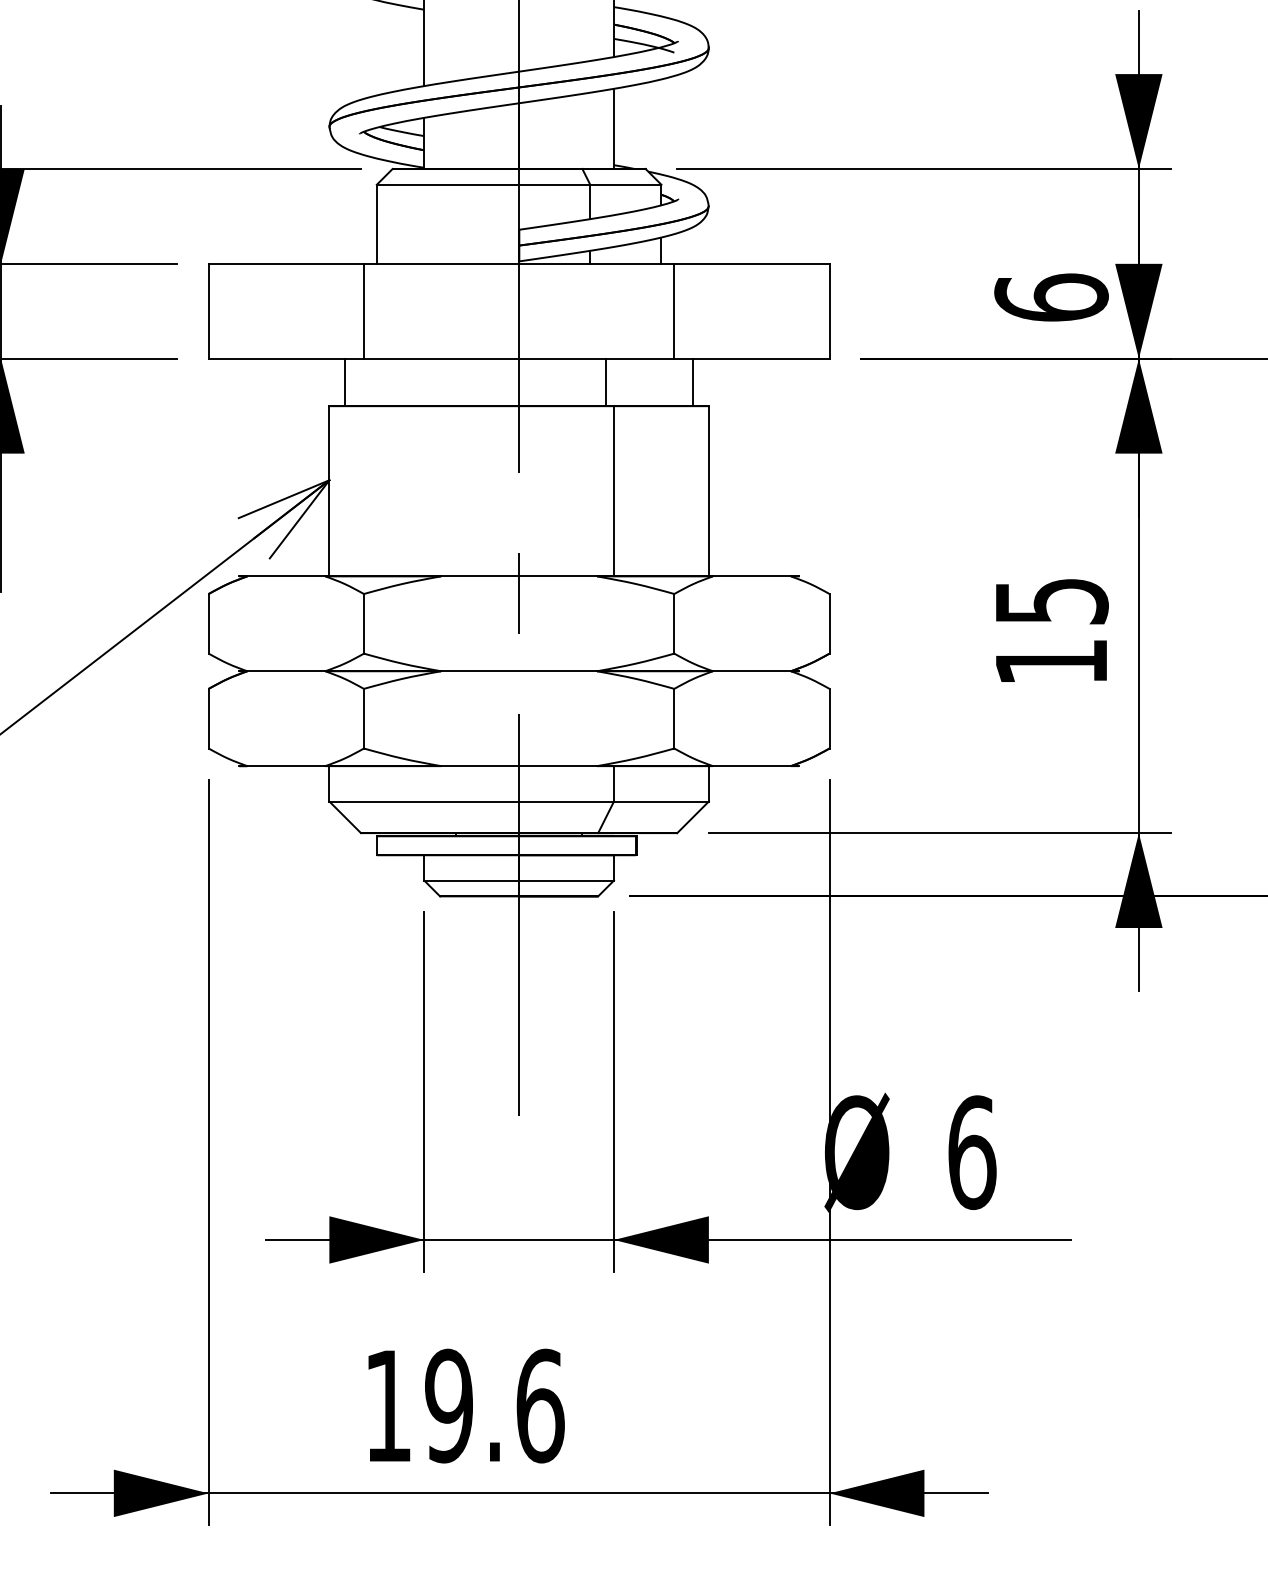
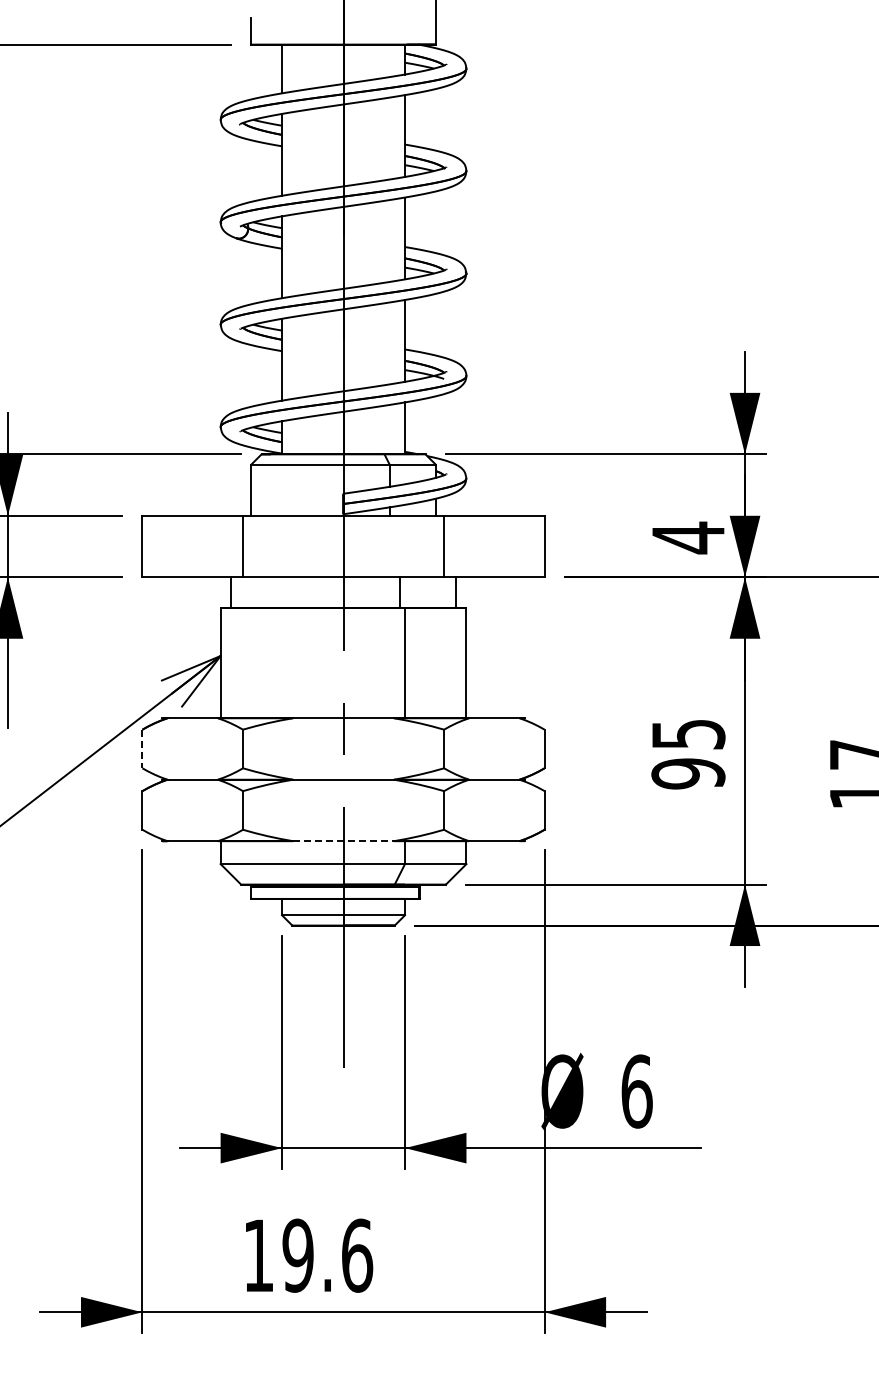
text: (1051, 297) -> (688, 537), 6 -> 4
line: (208, 624) -> (142, 749), solid -> dashed
text: (1051, 661) -> (688, 773), 15 -> 95
line: (520, 766) -> (344, 841), solid -> dashed

